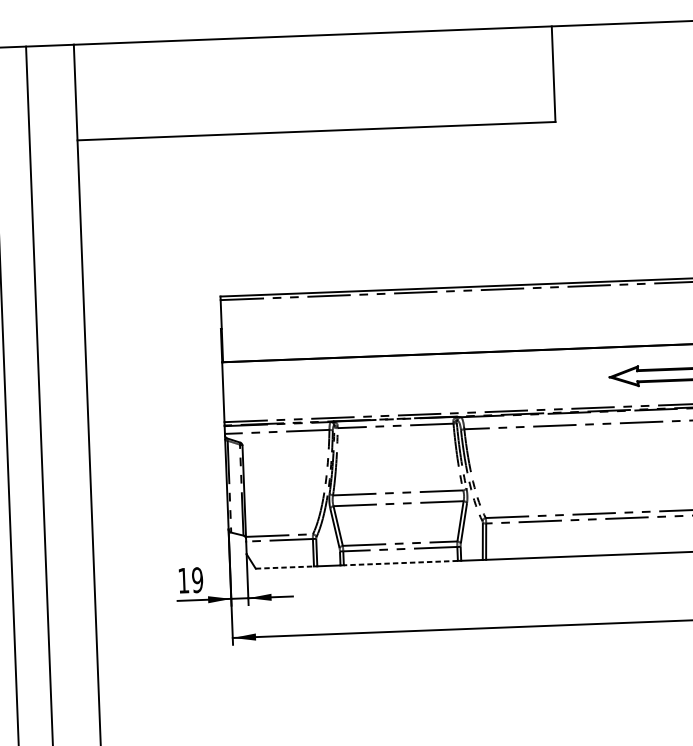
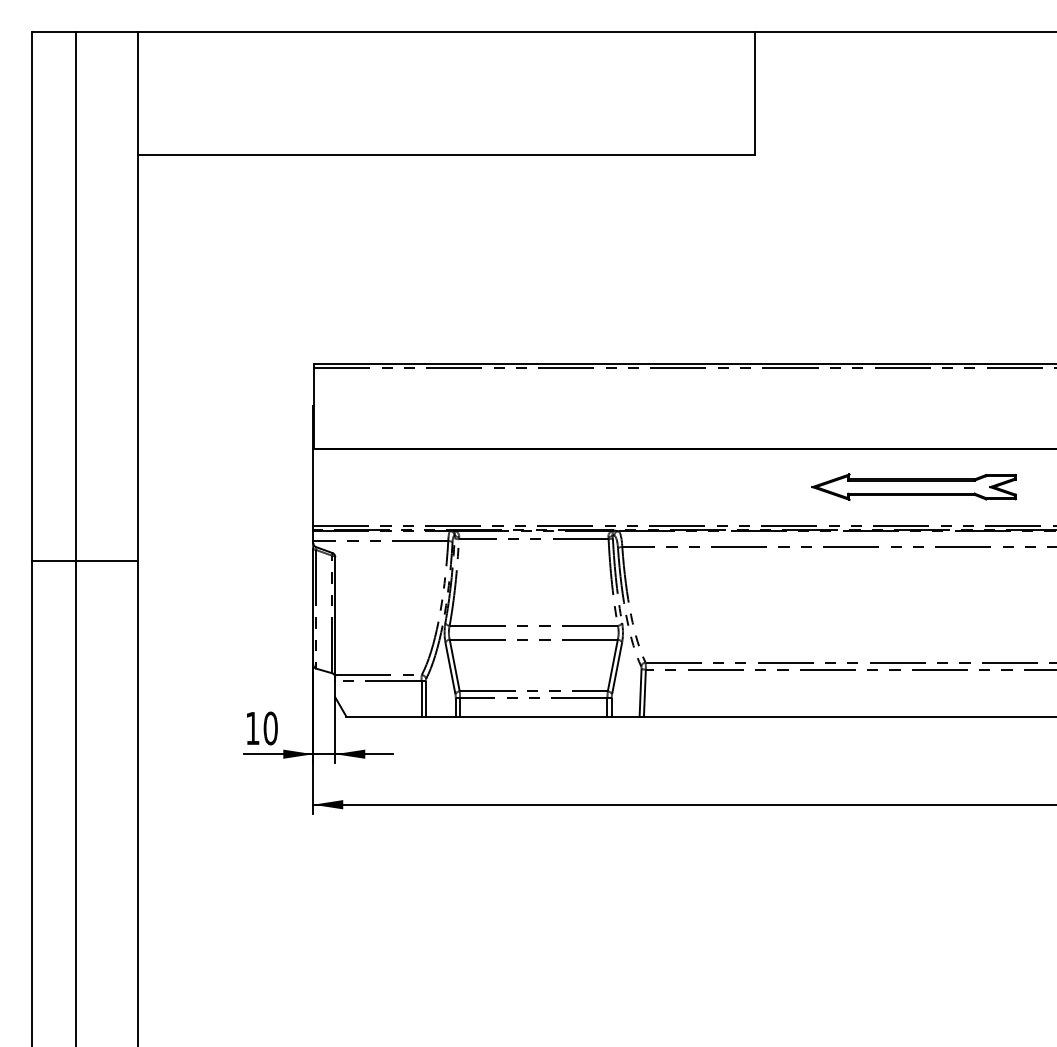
line: (48, 455) -> (84, 560), added
line: (400, 563) -> (533, 716), dashed -> solid
line: (284, 567) -> (383, 716), dashed -> solid
text: (197, 580) -> (270, 728), 19 -> 10

